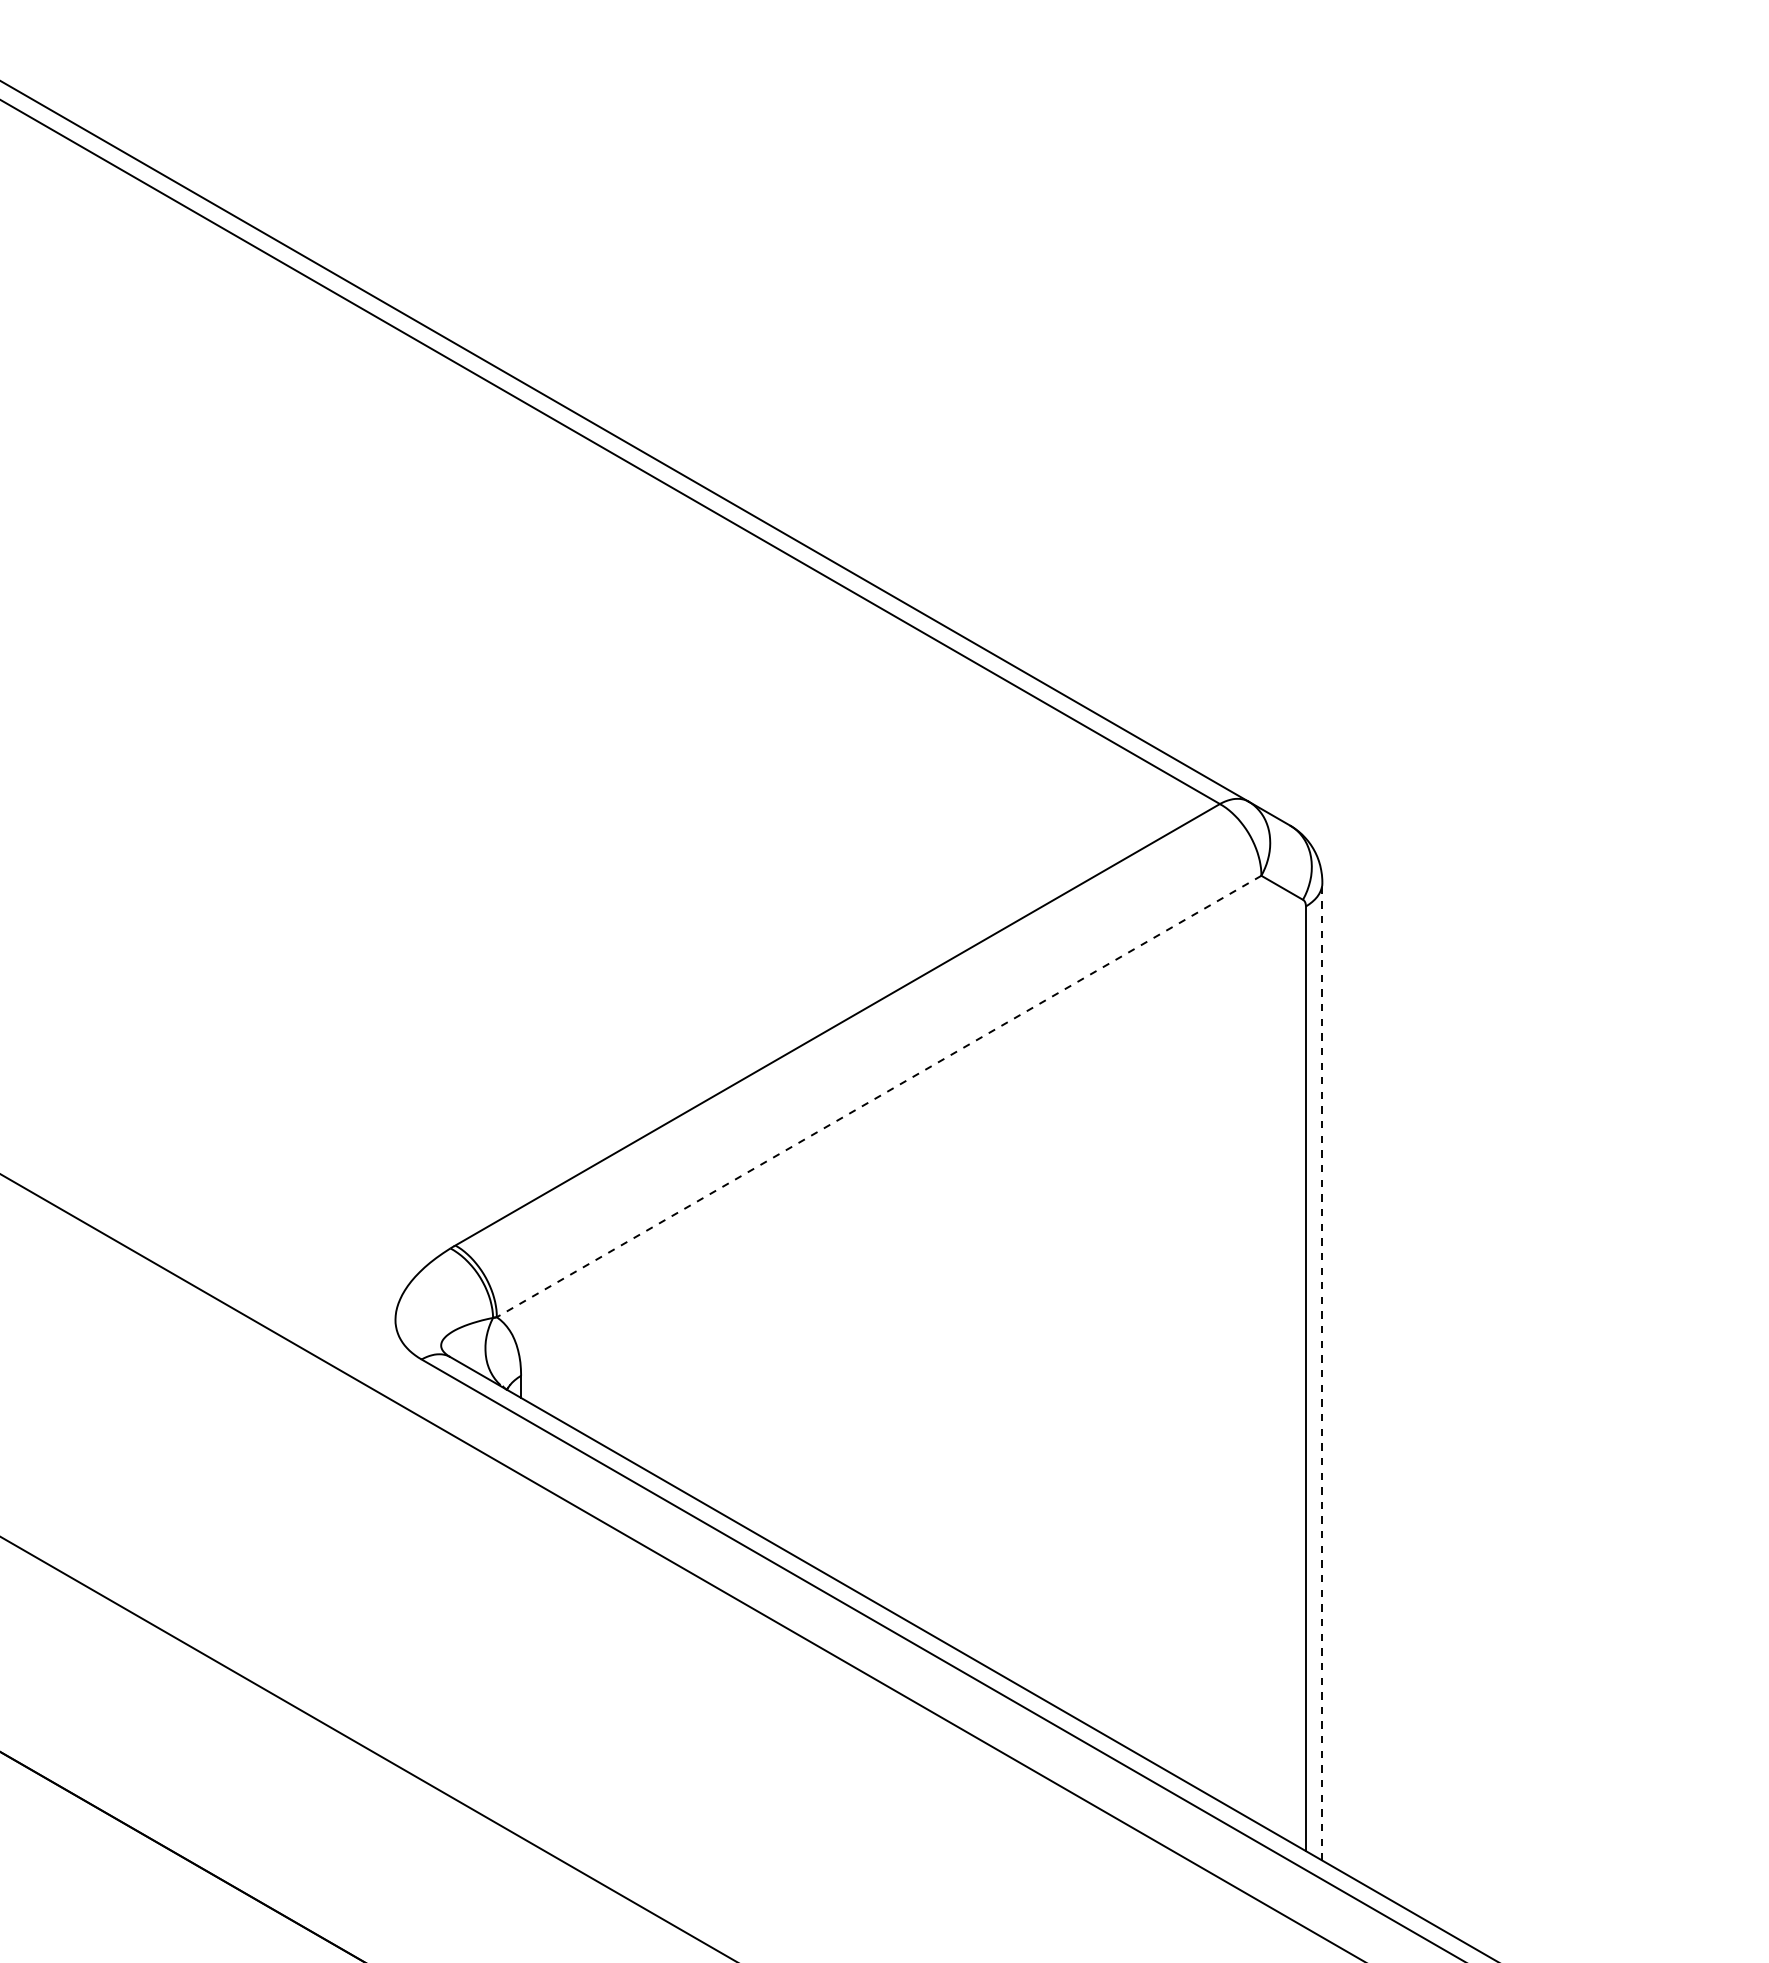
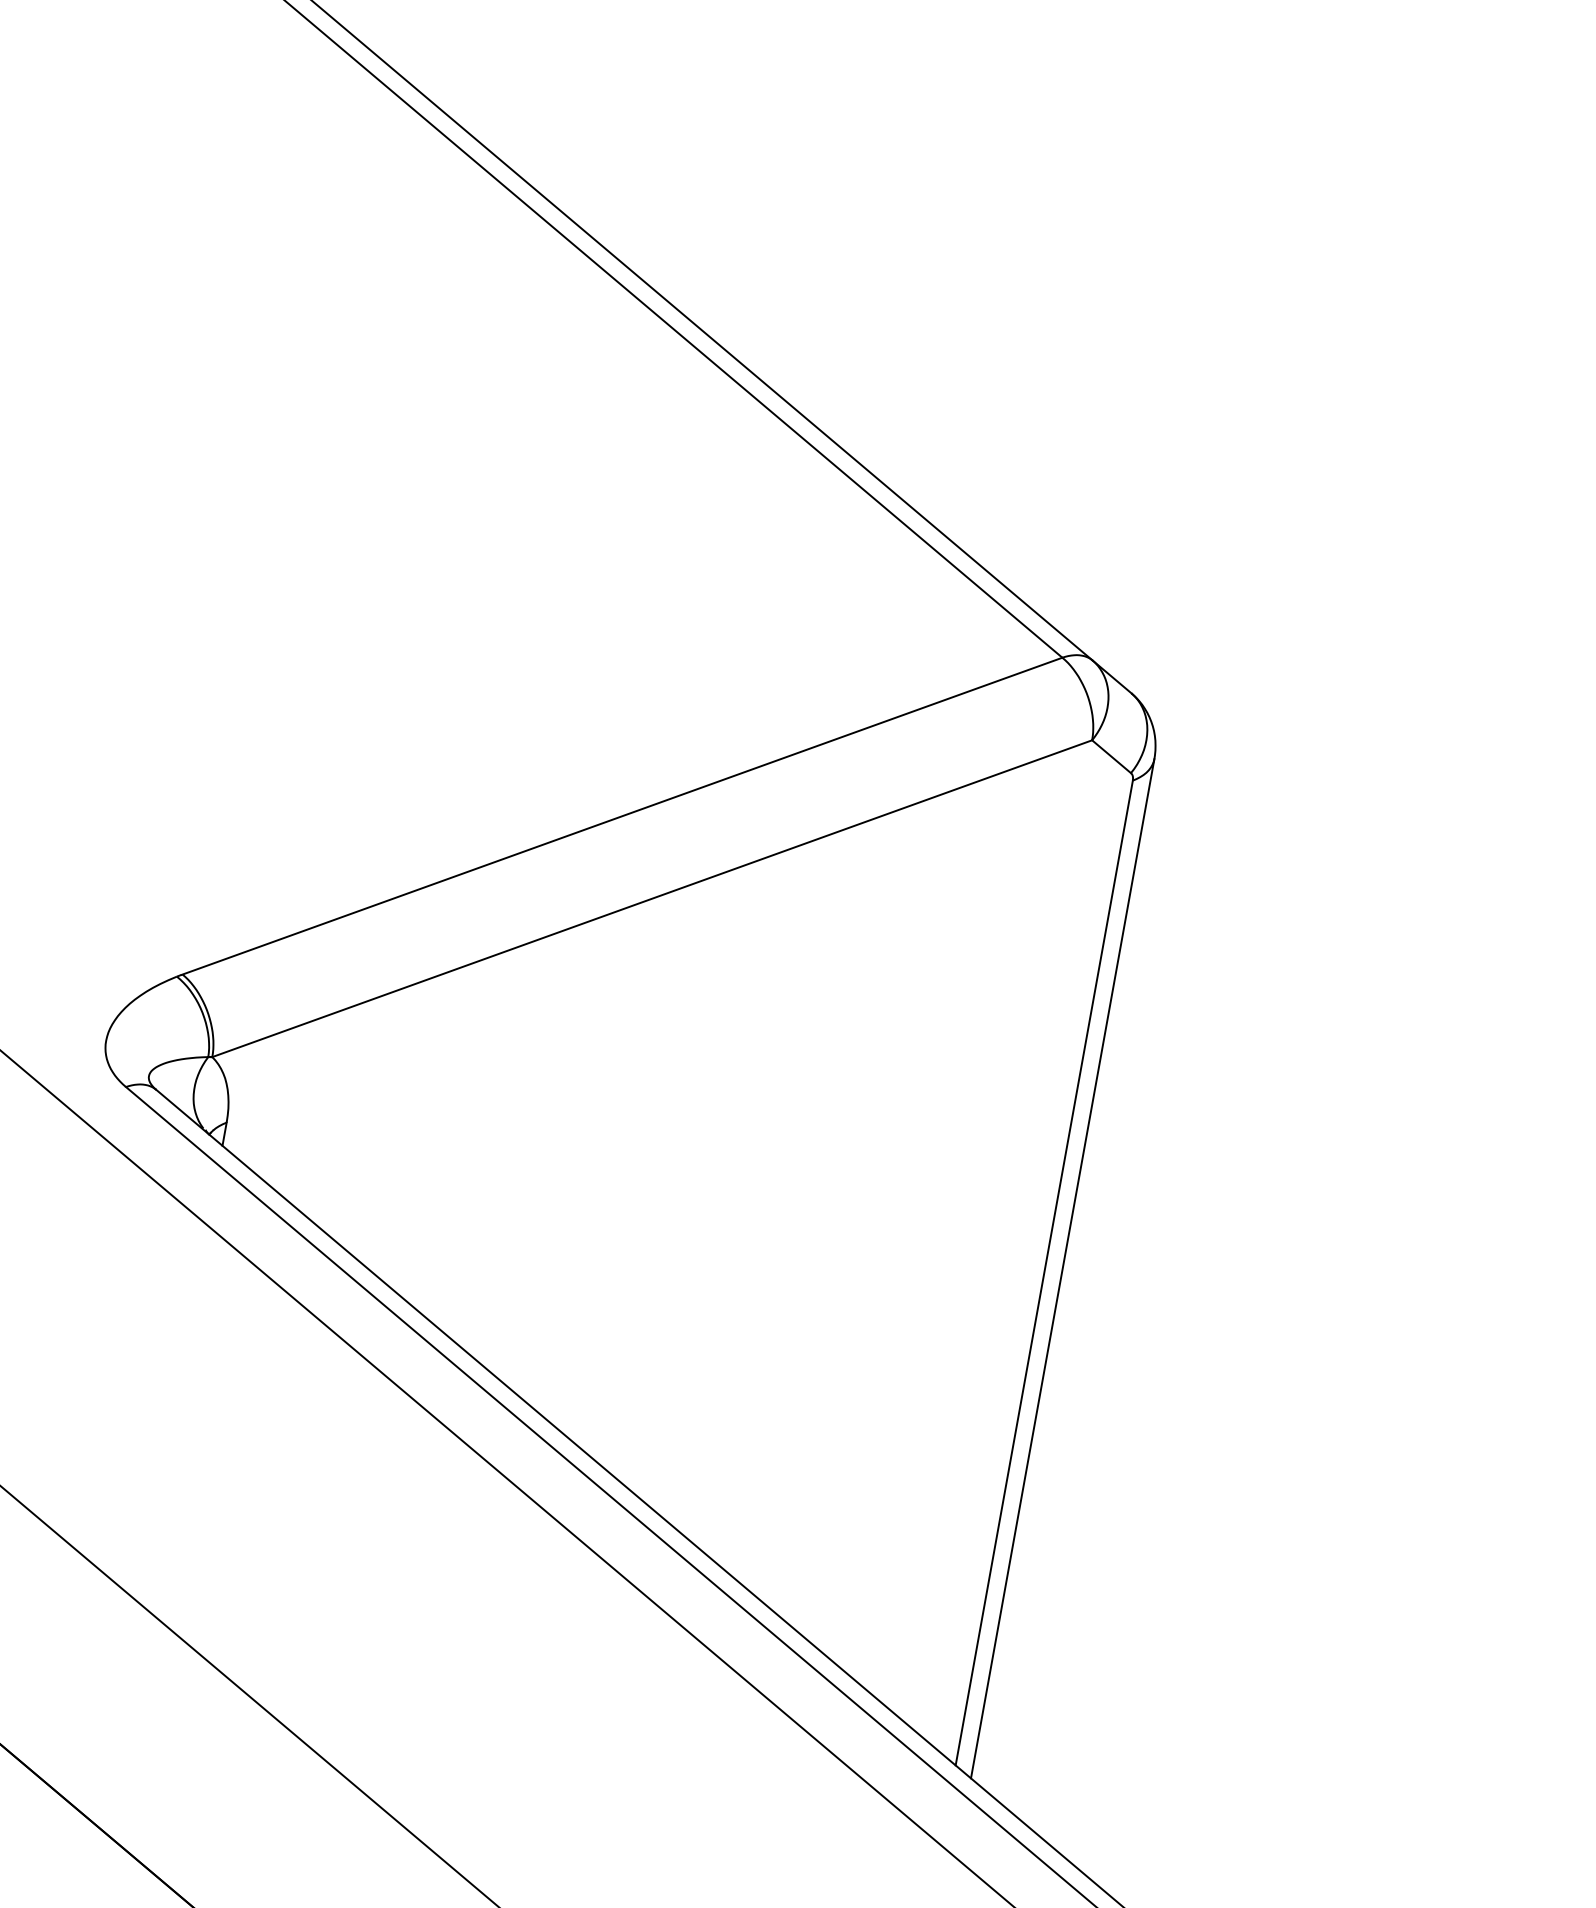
line: (878, 1096) -> (651, 898), dashed -> solid
line: (1322, 1371) -> (1062, 1268), dashed -> solid

